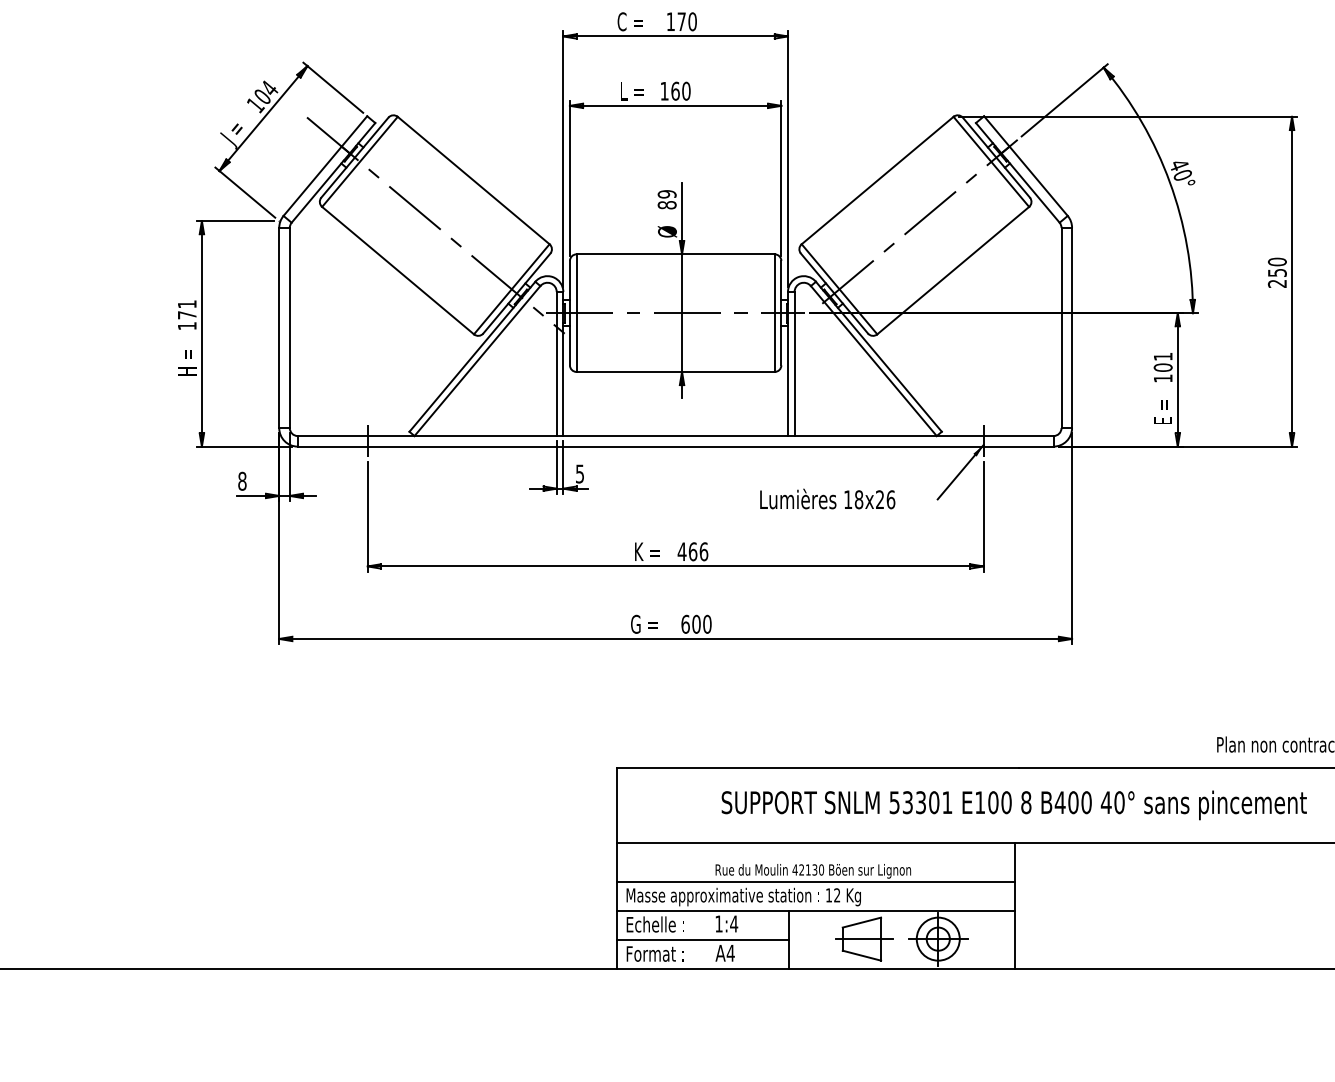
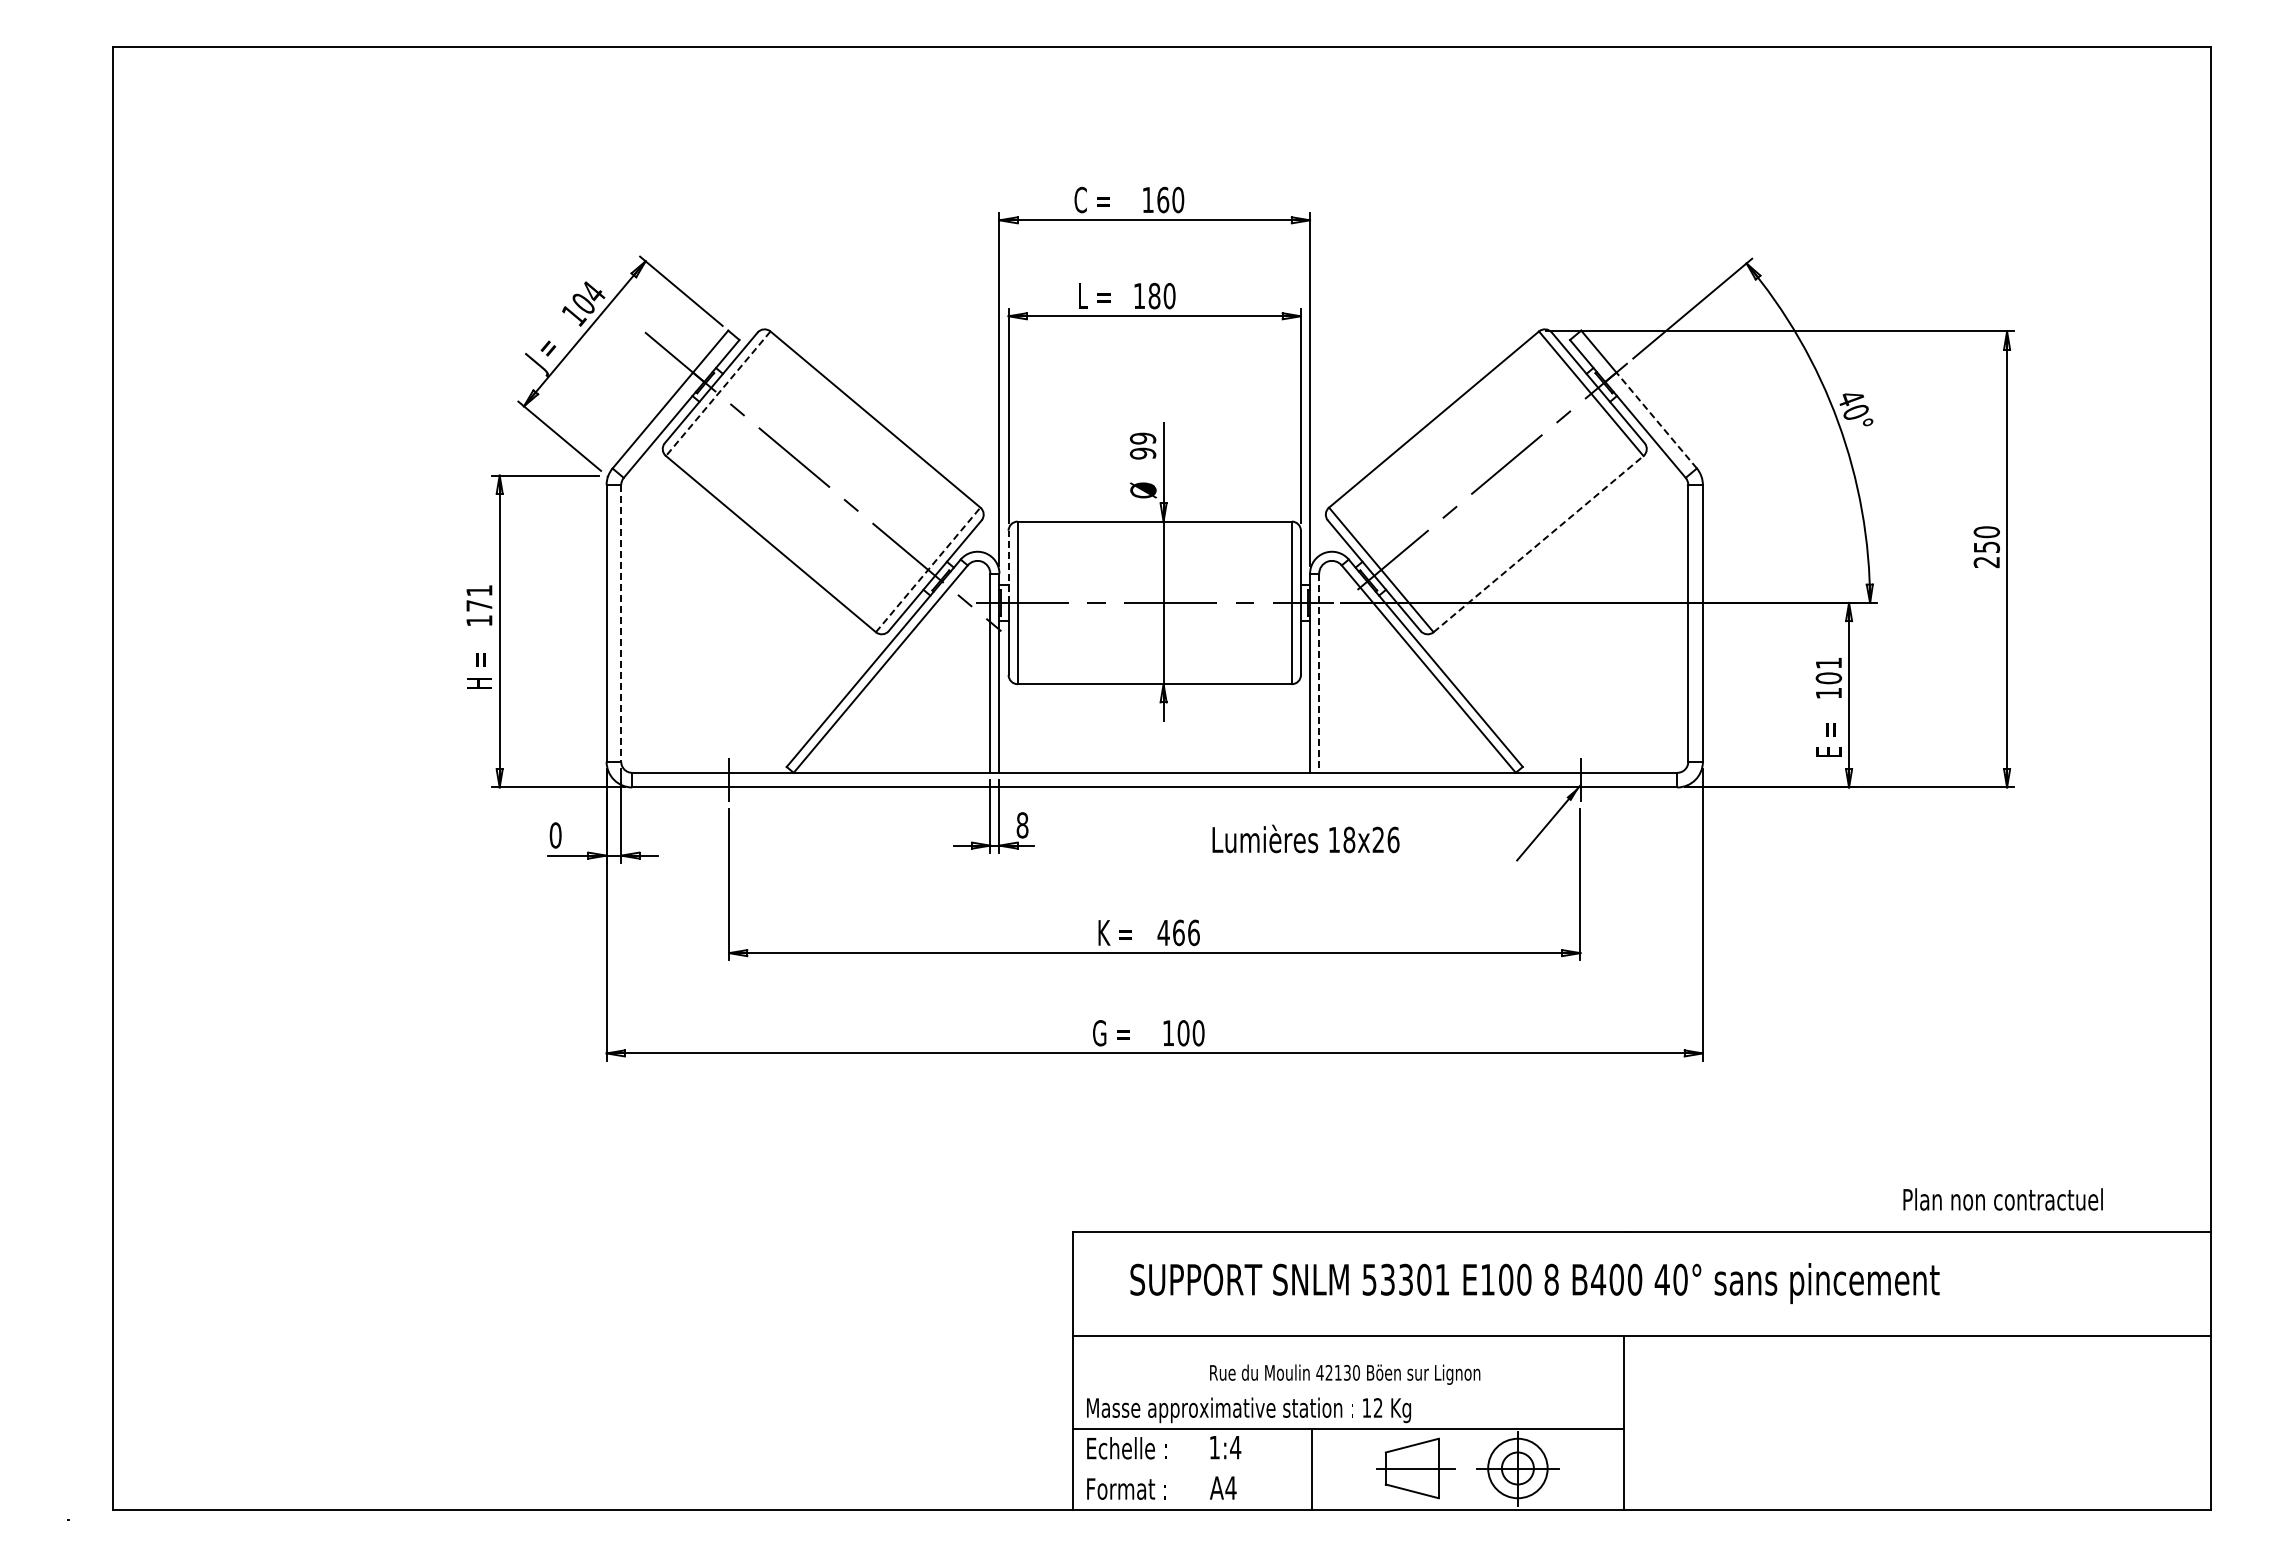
text: (681, 21) -> (1163, 199), 170 -> 160
text: (675, 90) -> (1154, 295), 160 -> 180
line: (359, 162) -> (717, 394), solid -> dashed
line: (1038, 181) -> (1656, 420), solid -> dashed
text: (667, 205) -> (1143, 453), 89 -> 99
line: (953, 270) -> (1538, 543), solid -> dashed
line: (569, 286) -> (1008, 566), solid -> dashed
line: (512, 288) -> (928, 569), solid -> dashed
line: (290, 328) -> (621, 623), solid -> dashed
line: (794, 364) -> (1319, 673), solid -> dashed
text: (580, 474) -> (1022, 825), 5 -> 8
text: (242, 481) -> (555, 835), 8 -> 0
text: (827, 498) -> (1305, 838), moved
text: (685, 624) -> (1168, 1033), 600 -> 100
text: (1013, 805) -> (1534, 1283), moved
line: (815, 881) -> (1348, 1388), removed
line: (702, 939) -> (1192, 1469), removed

